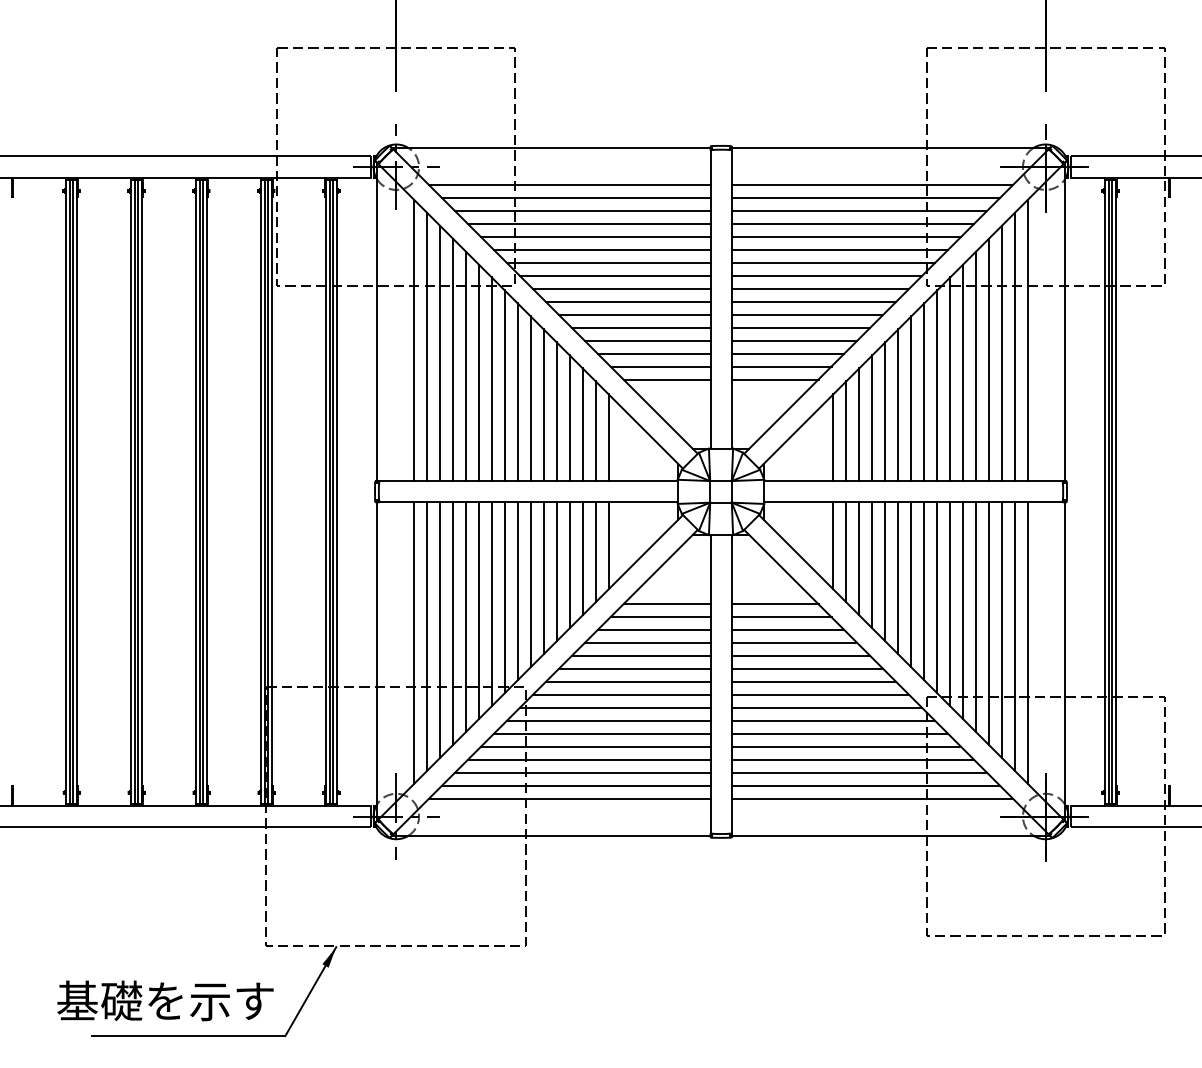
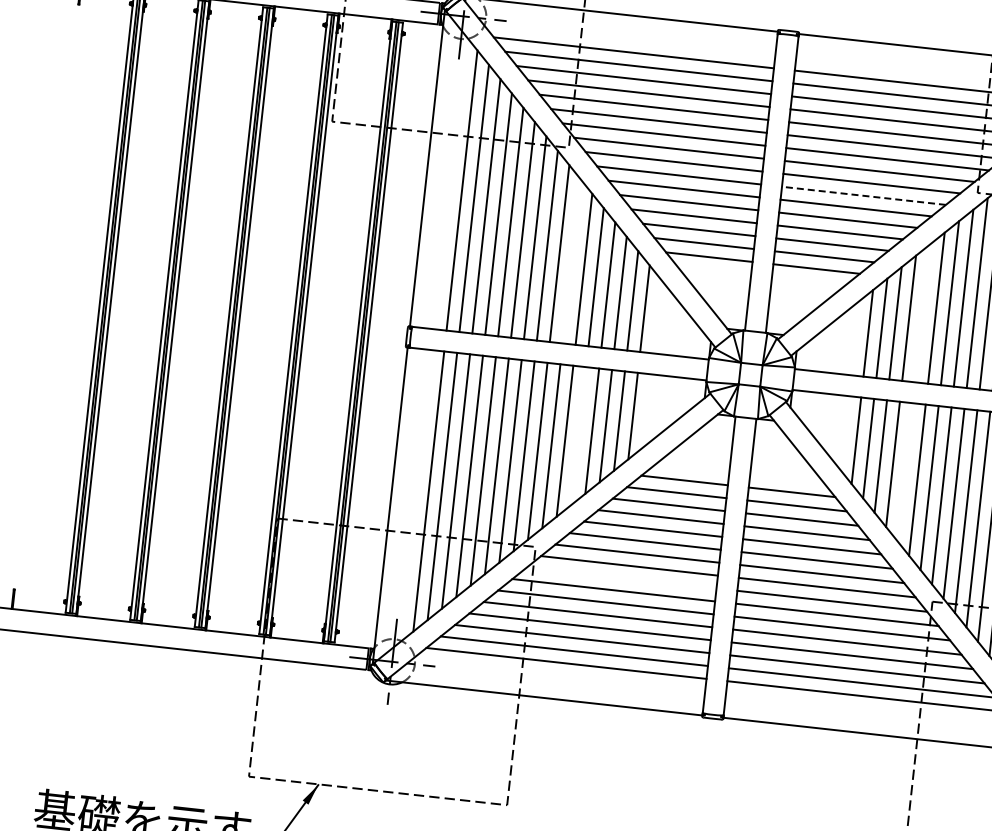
line: (813, 301) -> (863, 195), solid -> dashed
line: (530, 398) -> (571, 261), removed
line: (885, 411) -> (923, 312), removed
line: (556, 571) -> (578, 435), removed
line: (885, 571) -> (905, 471), removed
line: (614, 708) -> (621, 578), removed

